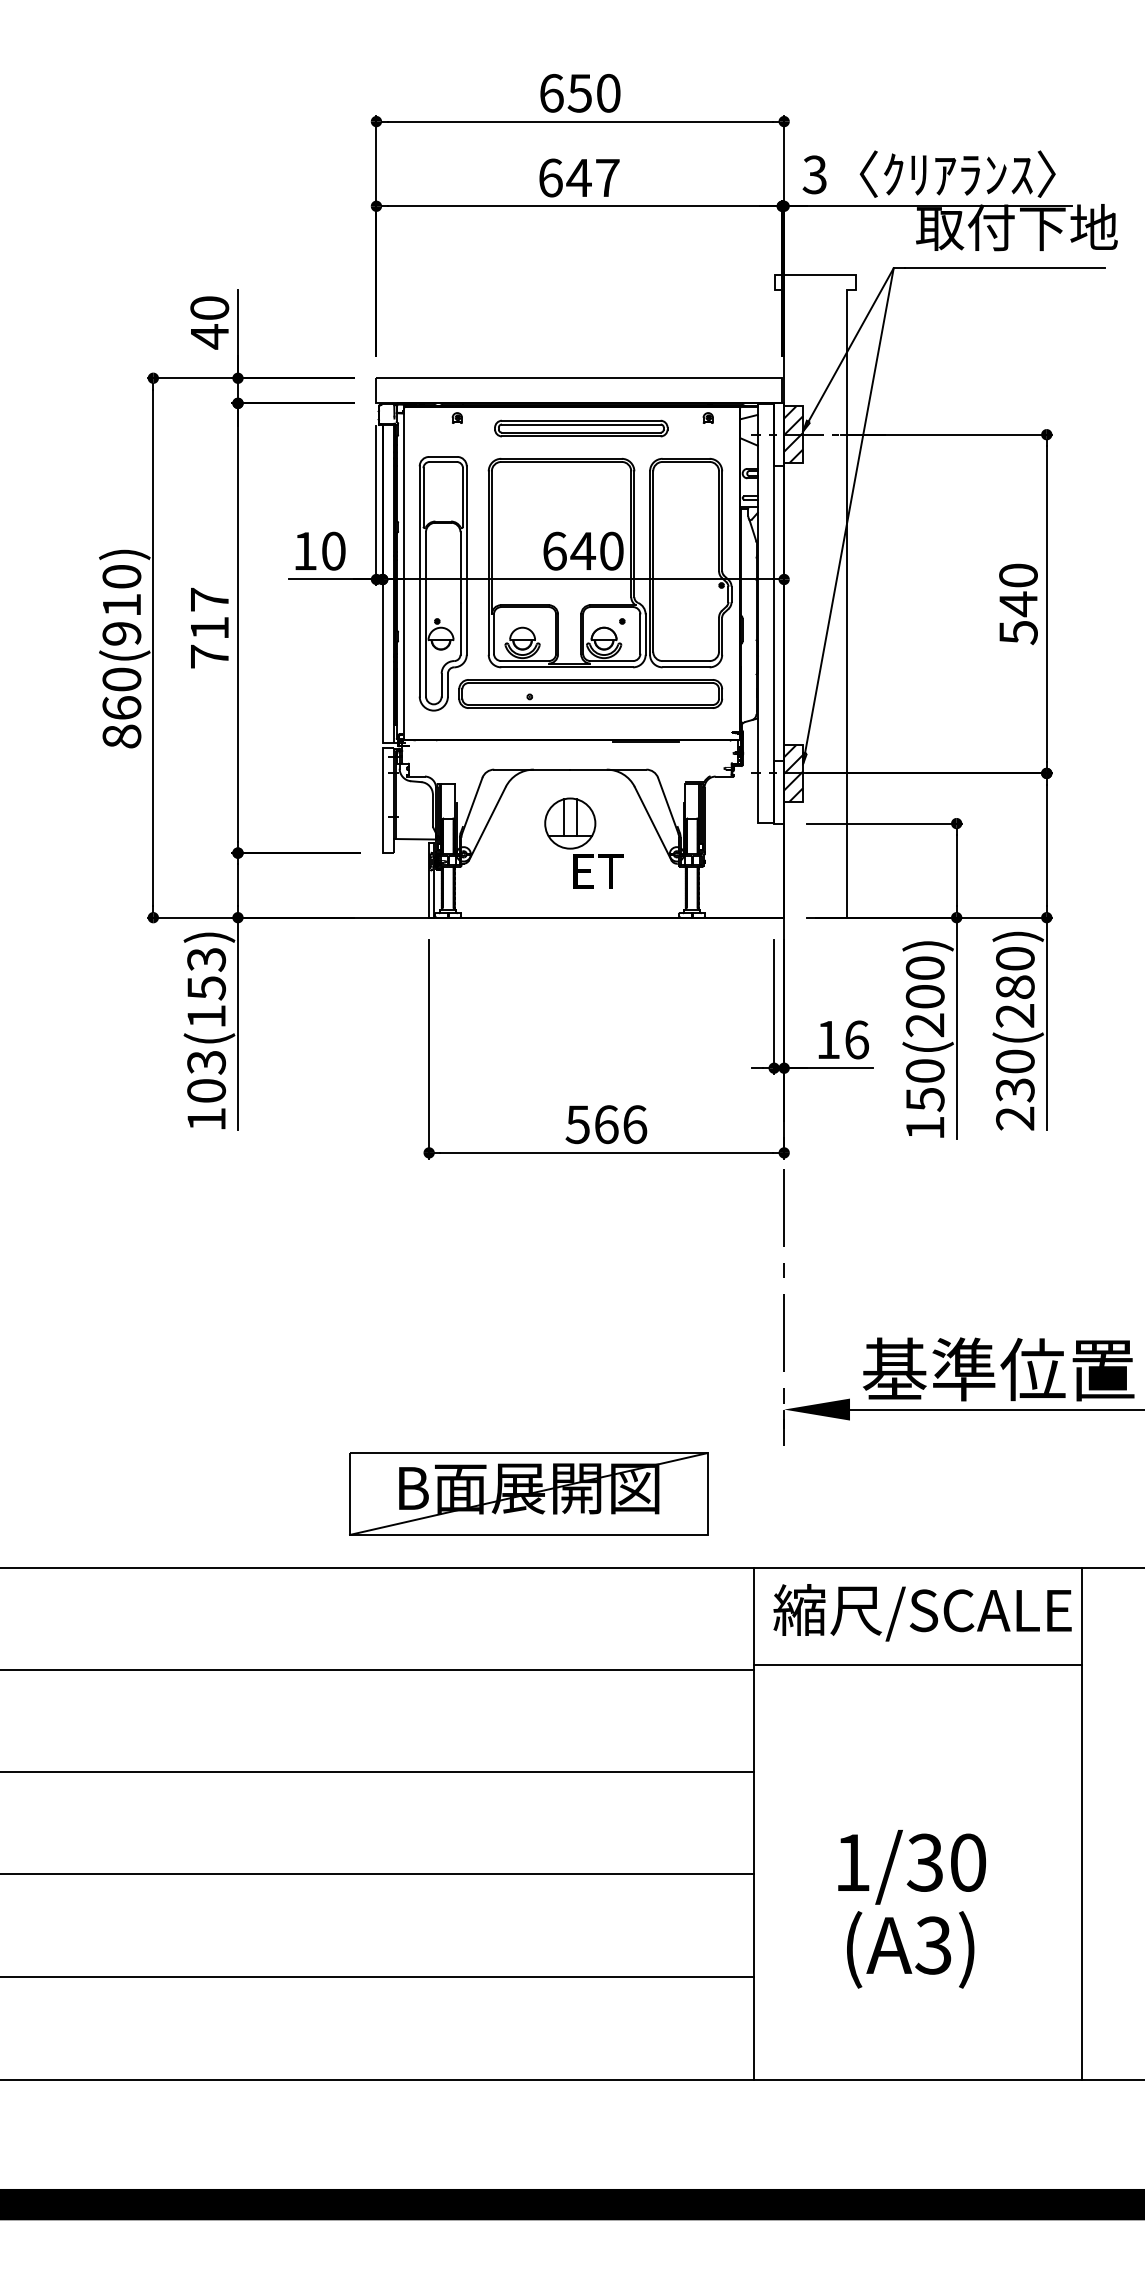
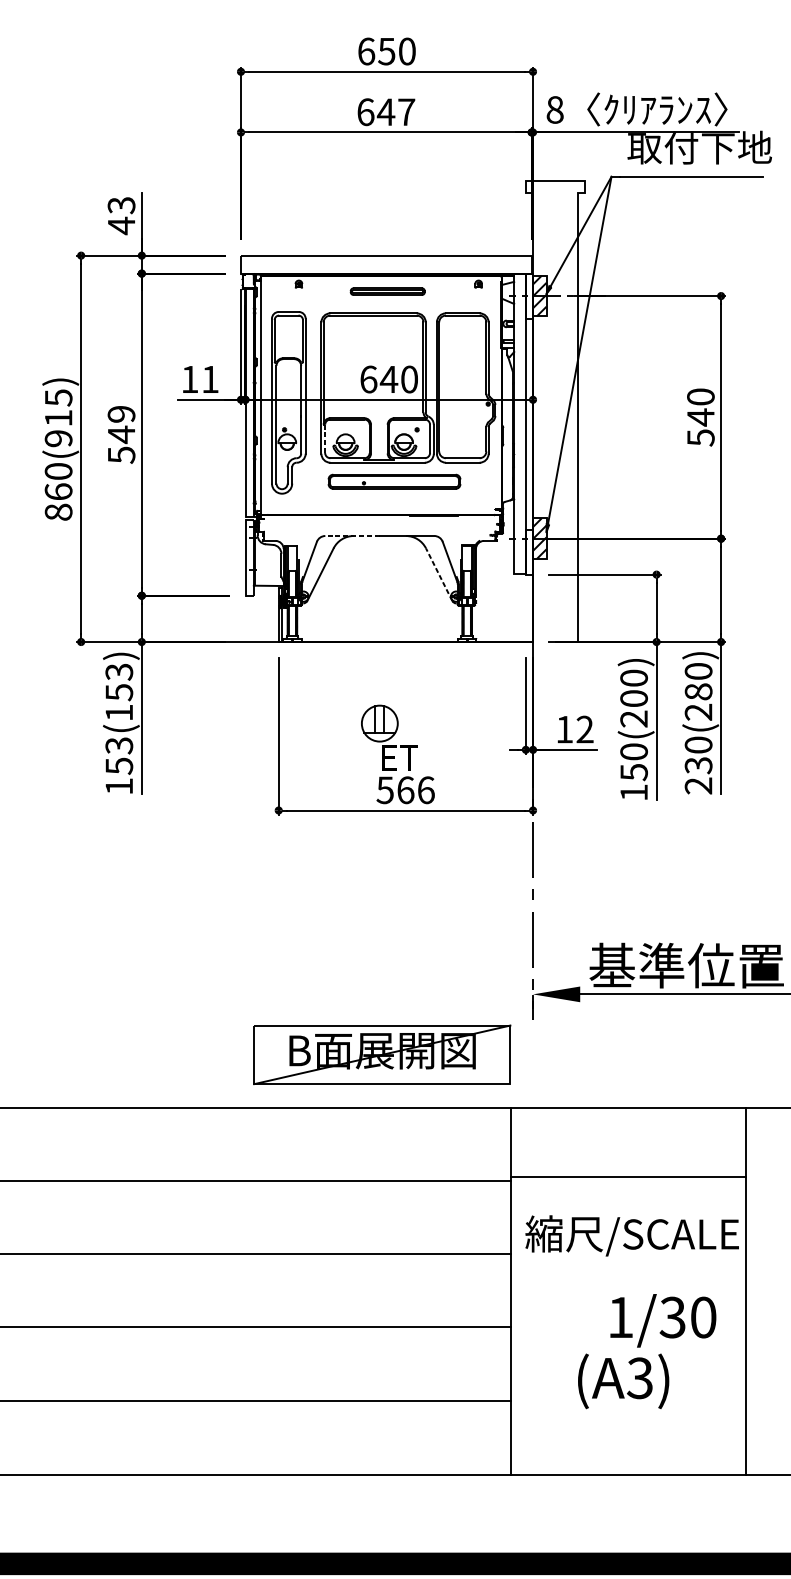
text: (814, 174) -> (554, 109), 3 -> 8
text: (209, 308) -> (121, 205), 40 -> 43
part: (581, 428) -> (387, 291), size x0.6
text: (333, 550) -> (210, 379), 10 -> 11
text: (121, 577) -> (58, 398), 860(910) -> 860(915)
text: (209, 628) -> (121, 434), 717 -> 549
line: (493, 633) -> (324, 438), solid -> dashed
part: (590, 693) -> (394, 481), size x0.7
line: (531, 769) -> (352, 535), solid -> dashed
line: (653, 823) -> (439, 574), solid -> dashed
part: (583, 842) -> (389, 737), moved
text: (856, 1039) -> (584, 729), 16 -> 12
text: (206, 1091) -> (119, 766), 103(153) -> 153(153)
part: (528, 1493) -> (382, 1054), moved
text: (922, 1612) -> (632, 1235), moved
text: (911, 1867) -> (662, 1320), moved

